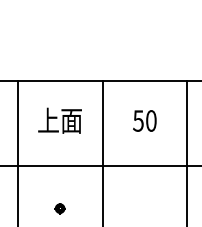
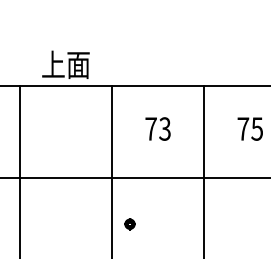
text: (59, 120) -> (65, 64), moved
text: (144, 120) -> (157, 128), 50 -> 73
part: (59, 208) -> (129, 224), moved

